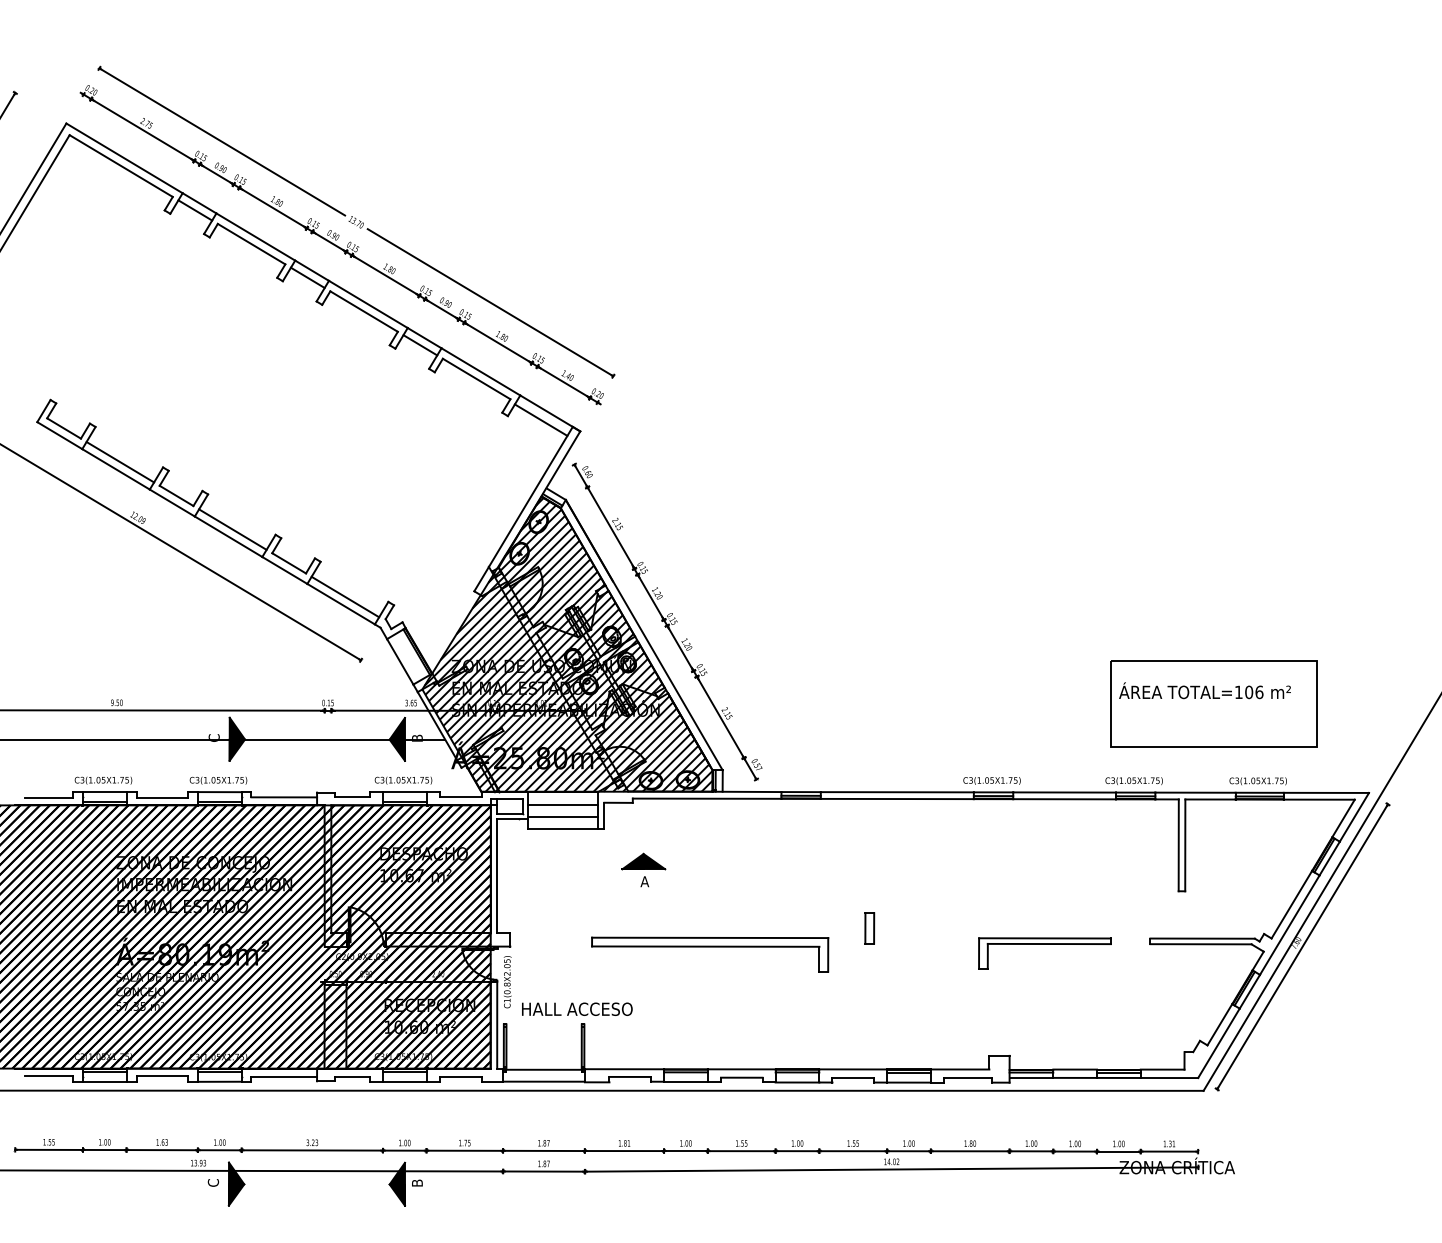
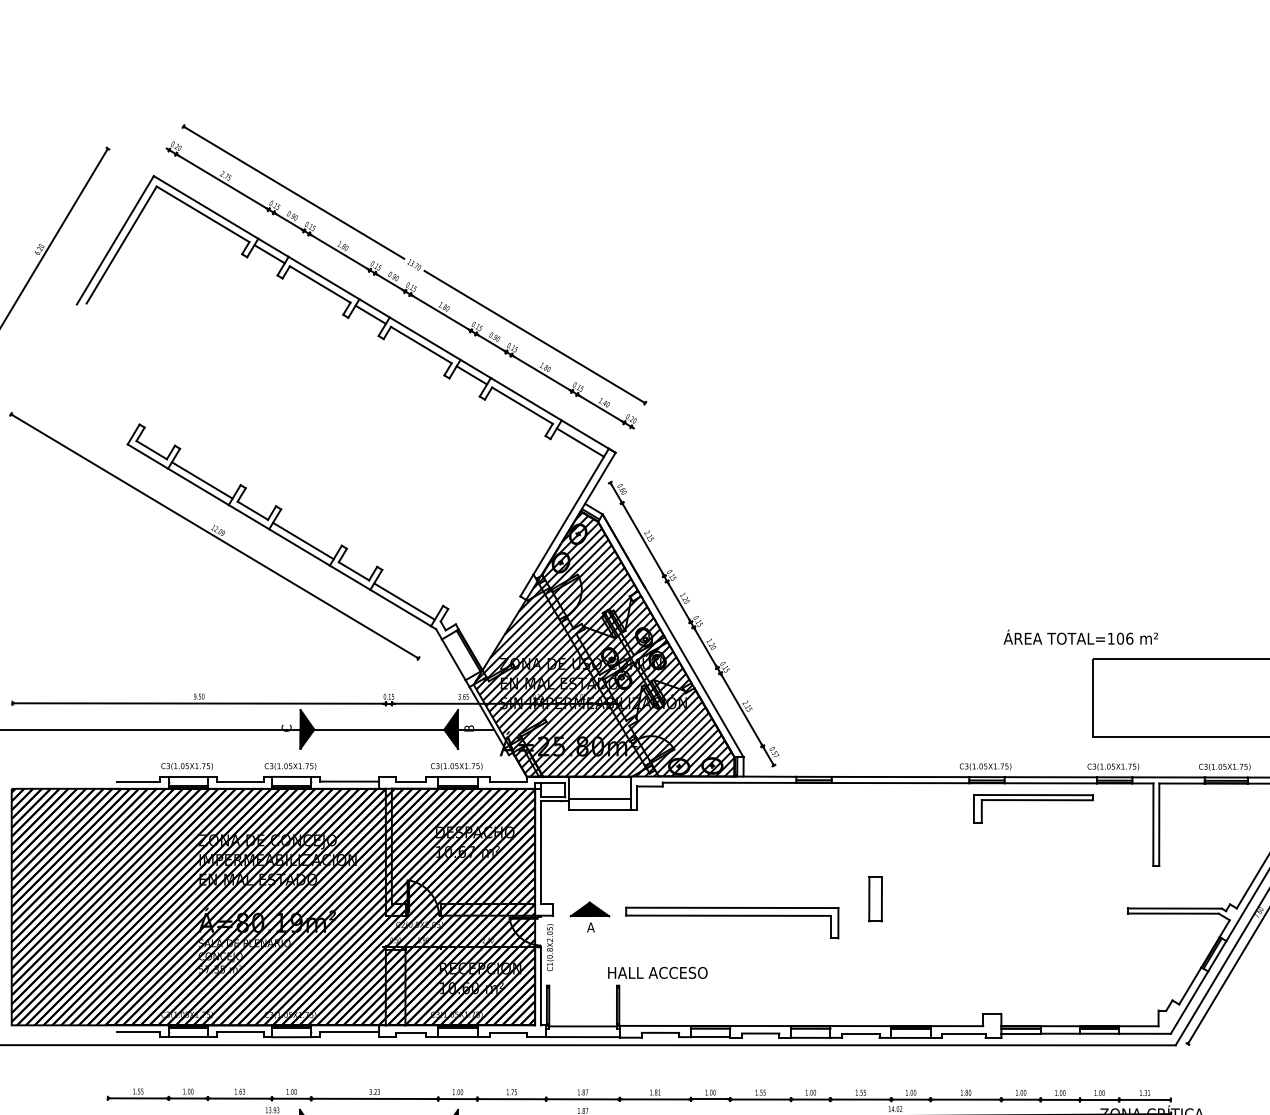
text: (1204, 690) -> (1080, 637), moved
line: (562, 804) -> (599, 788), removed
part: (643, 869) -> (589, 916), moved
part: (869, 928) -> (875, 899), size x1.6
part: (1044, 944) -> (1032, 800), moved
text: (577, 1008) -> (658, 972), moved

